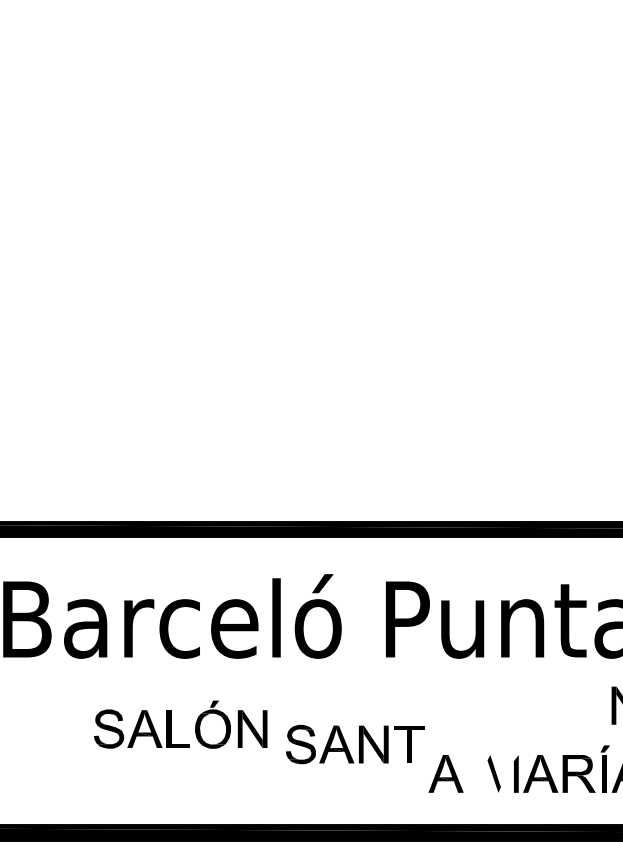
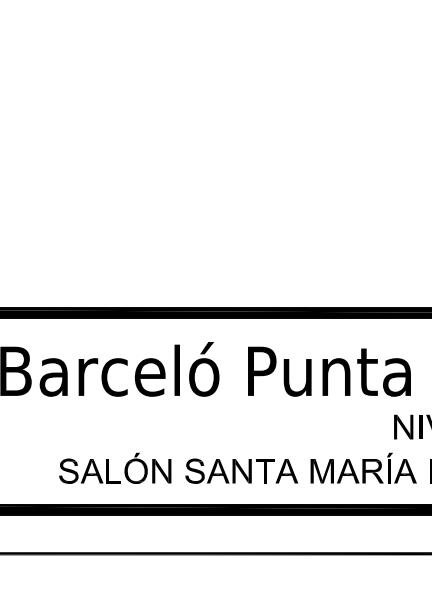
part: (170, 723) -> (108, 467), moved
part: (354, 743) -> (229, 470), moved
fill: (485, 774) -> (312, 471), added
fill: (507, 774) -> (326, 471), added

